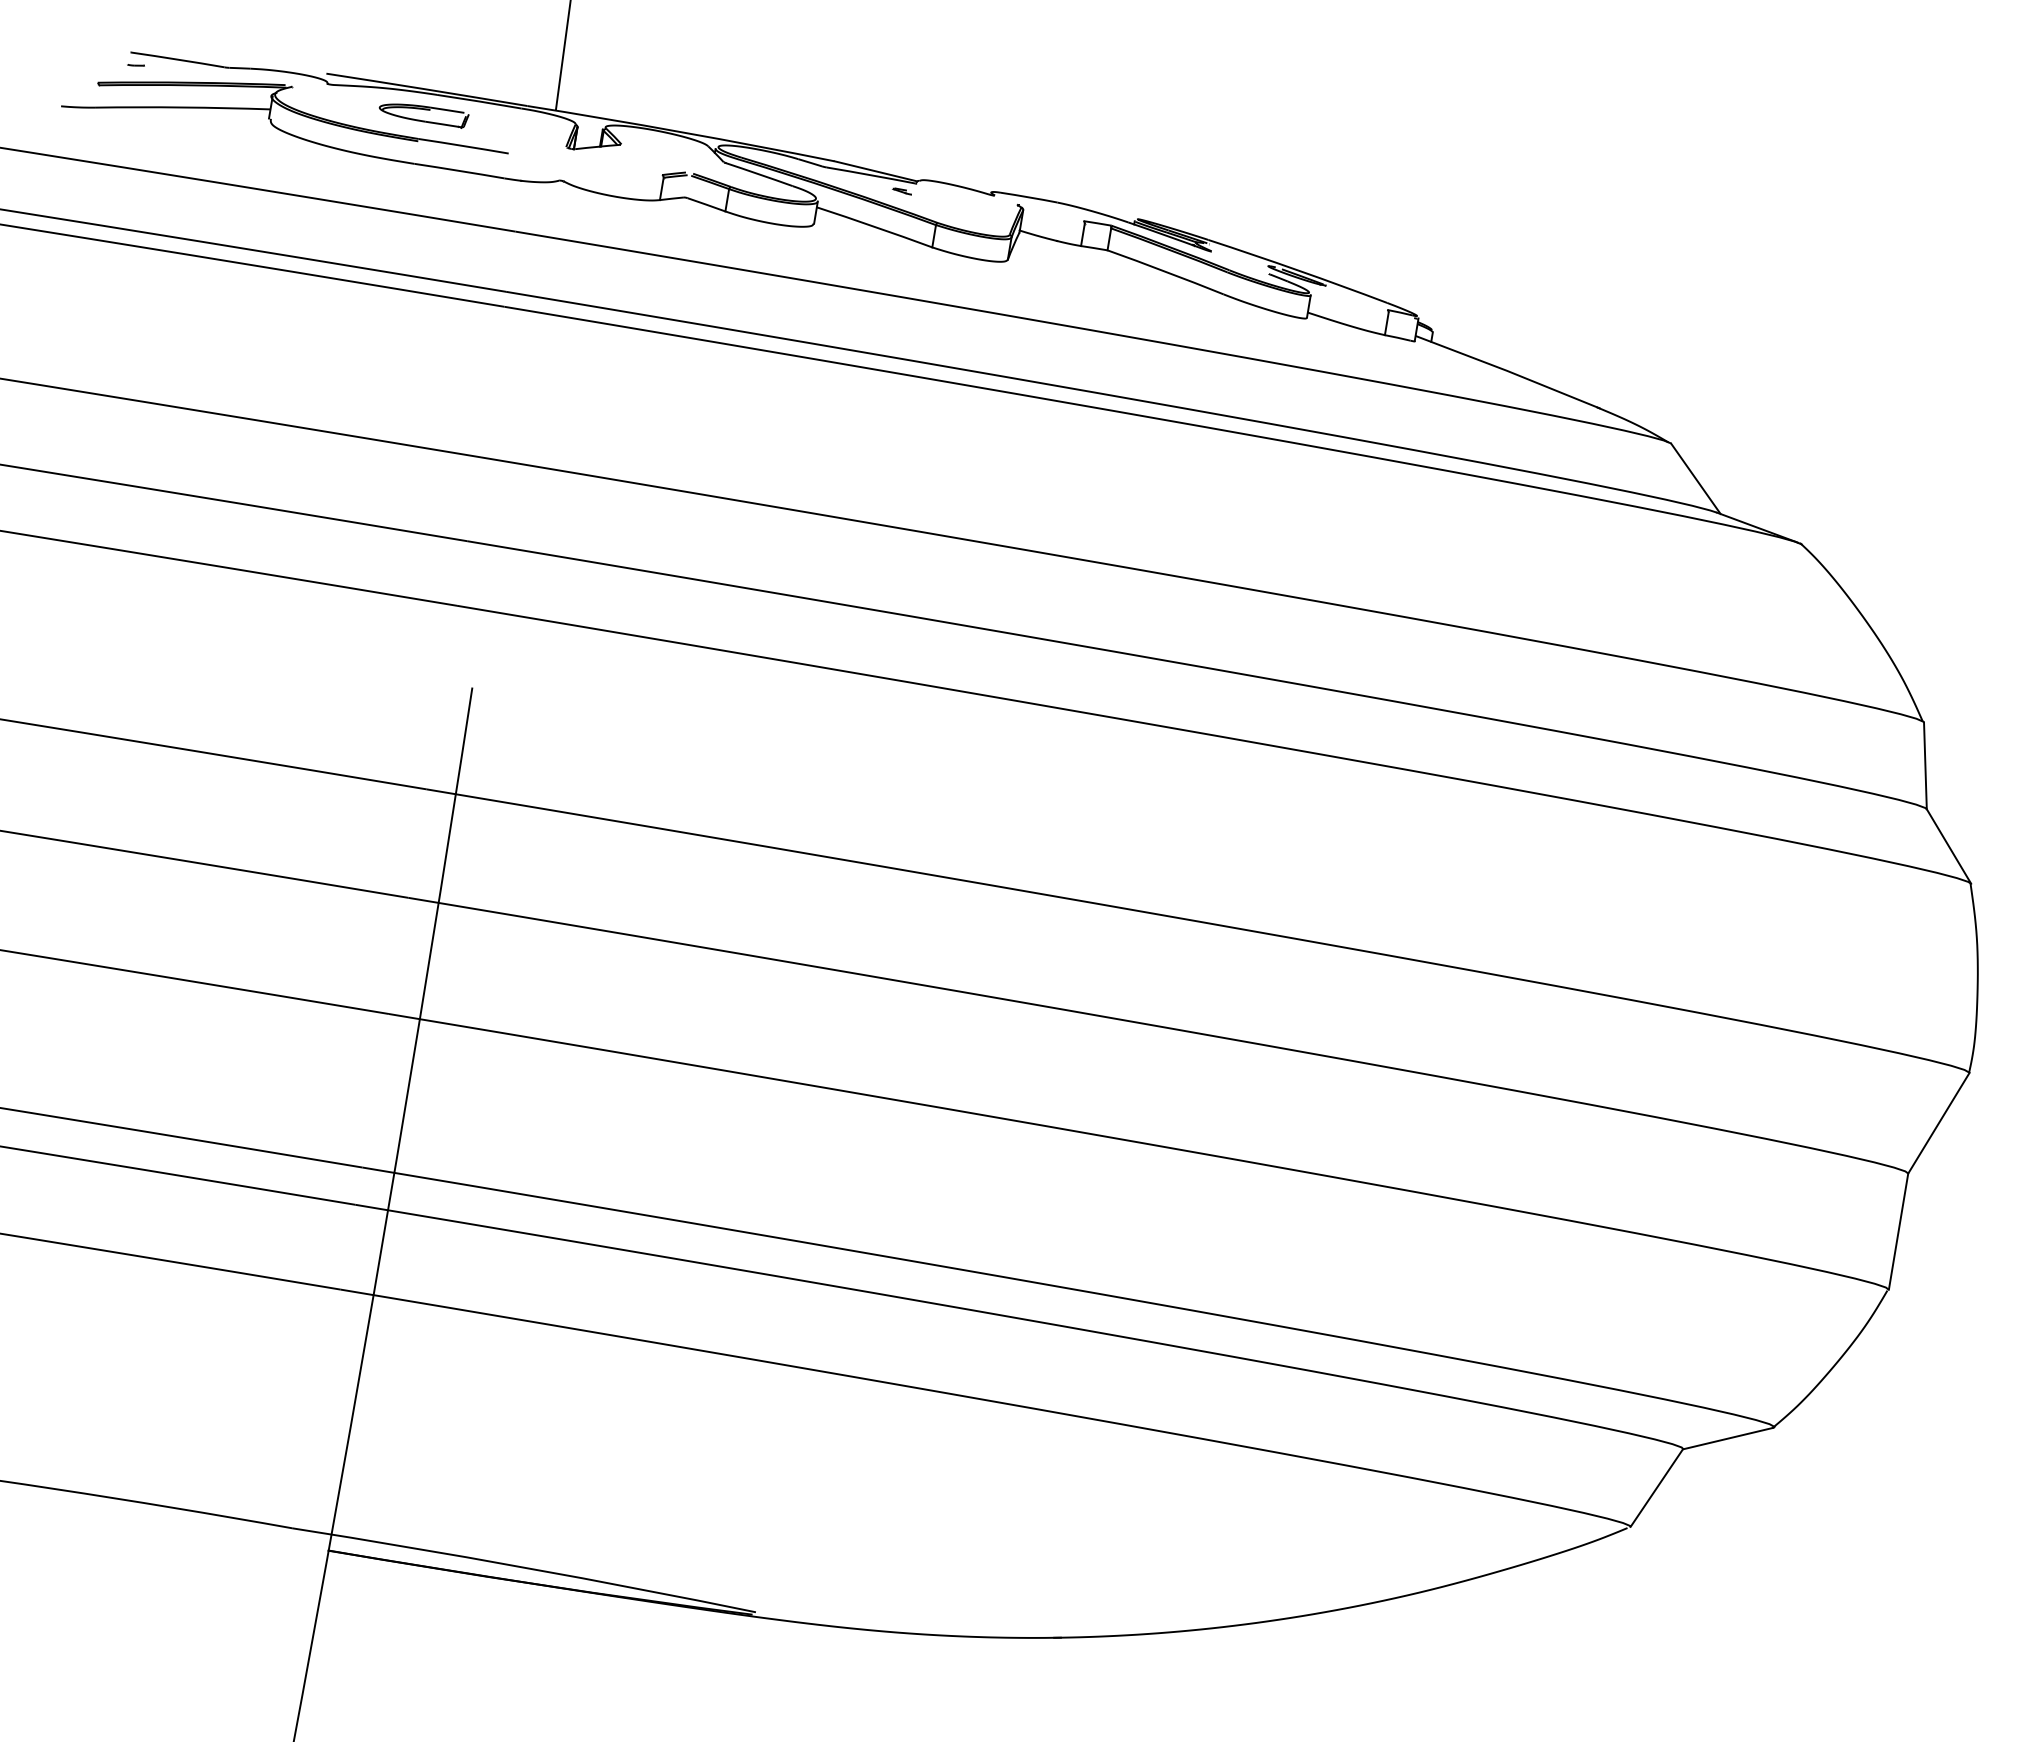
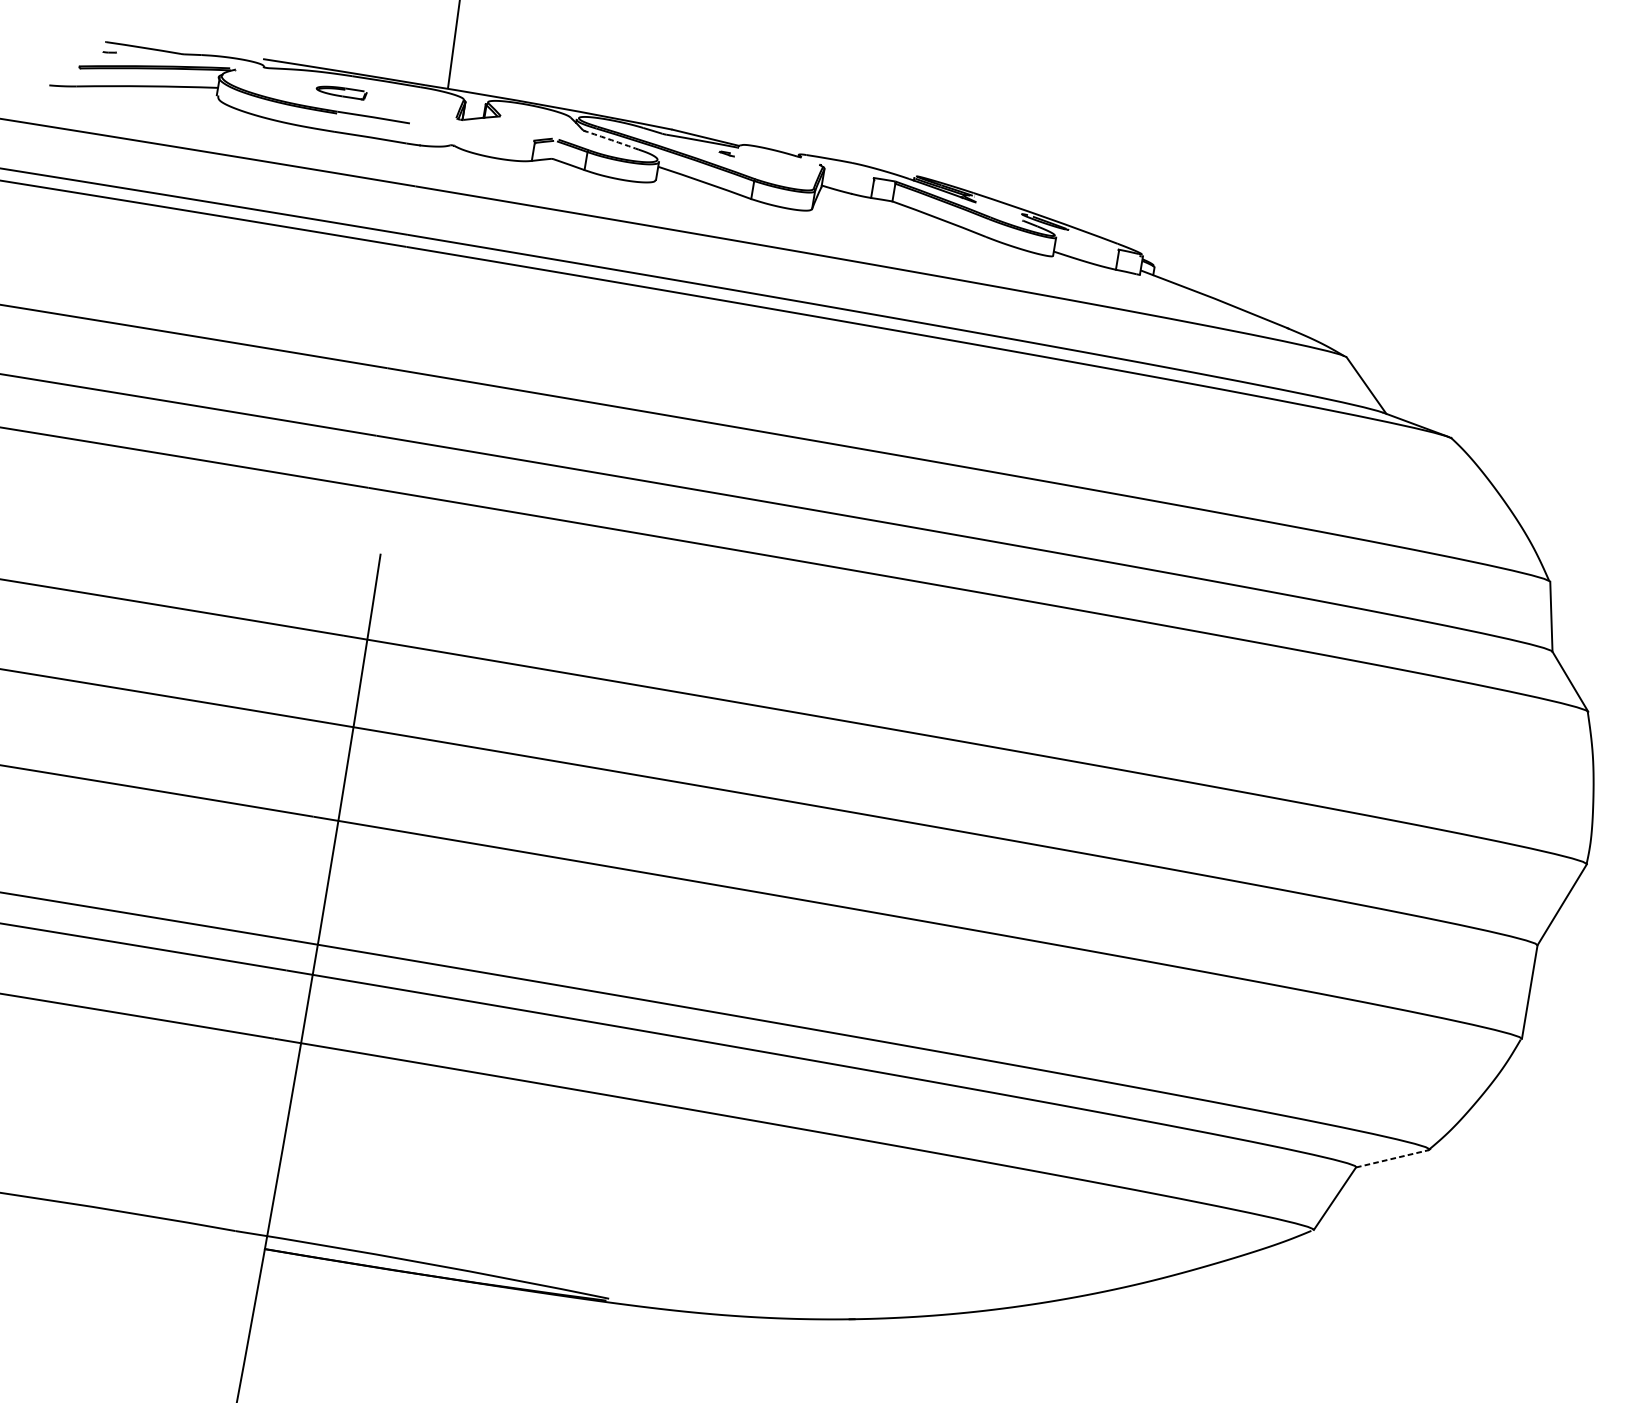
part: (423, 115) -> (341, 92), size x0.7
arc: (759, 174) -> (612, 140), solid -> dashed
line: (1728, 1438) -> (1392, 1158), solid -> dashed

